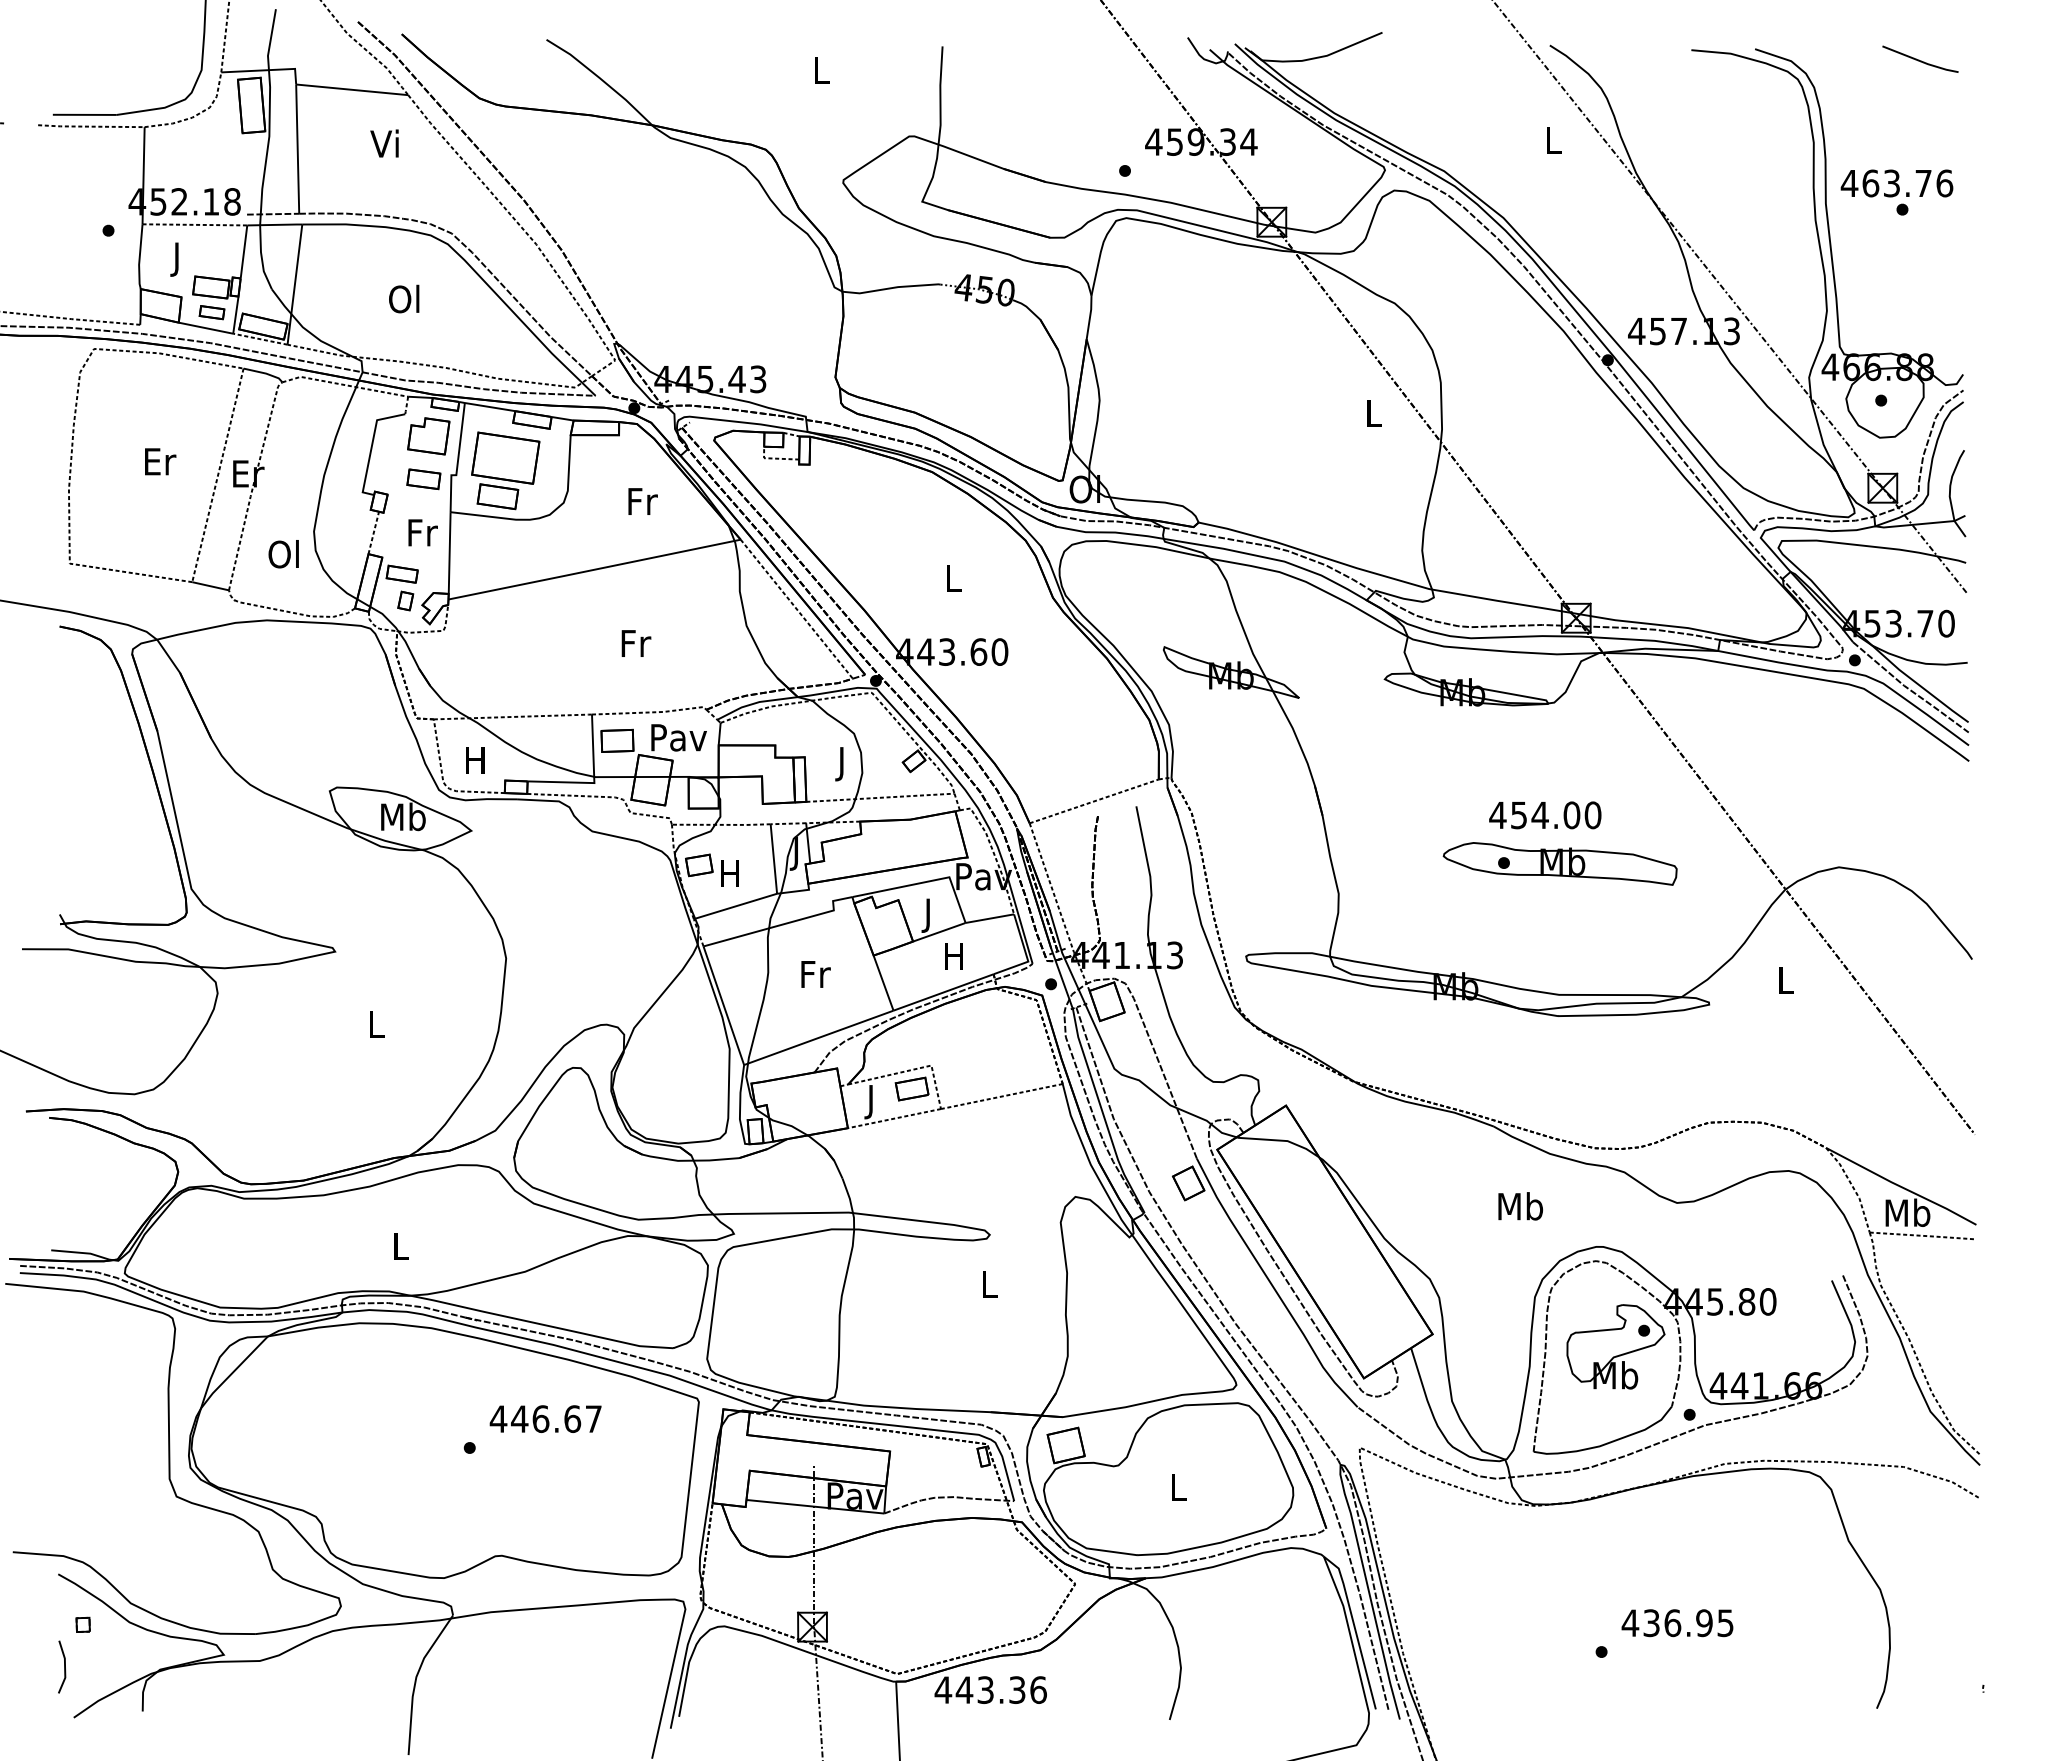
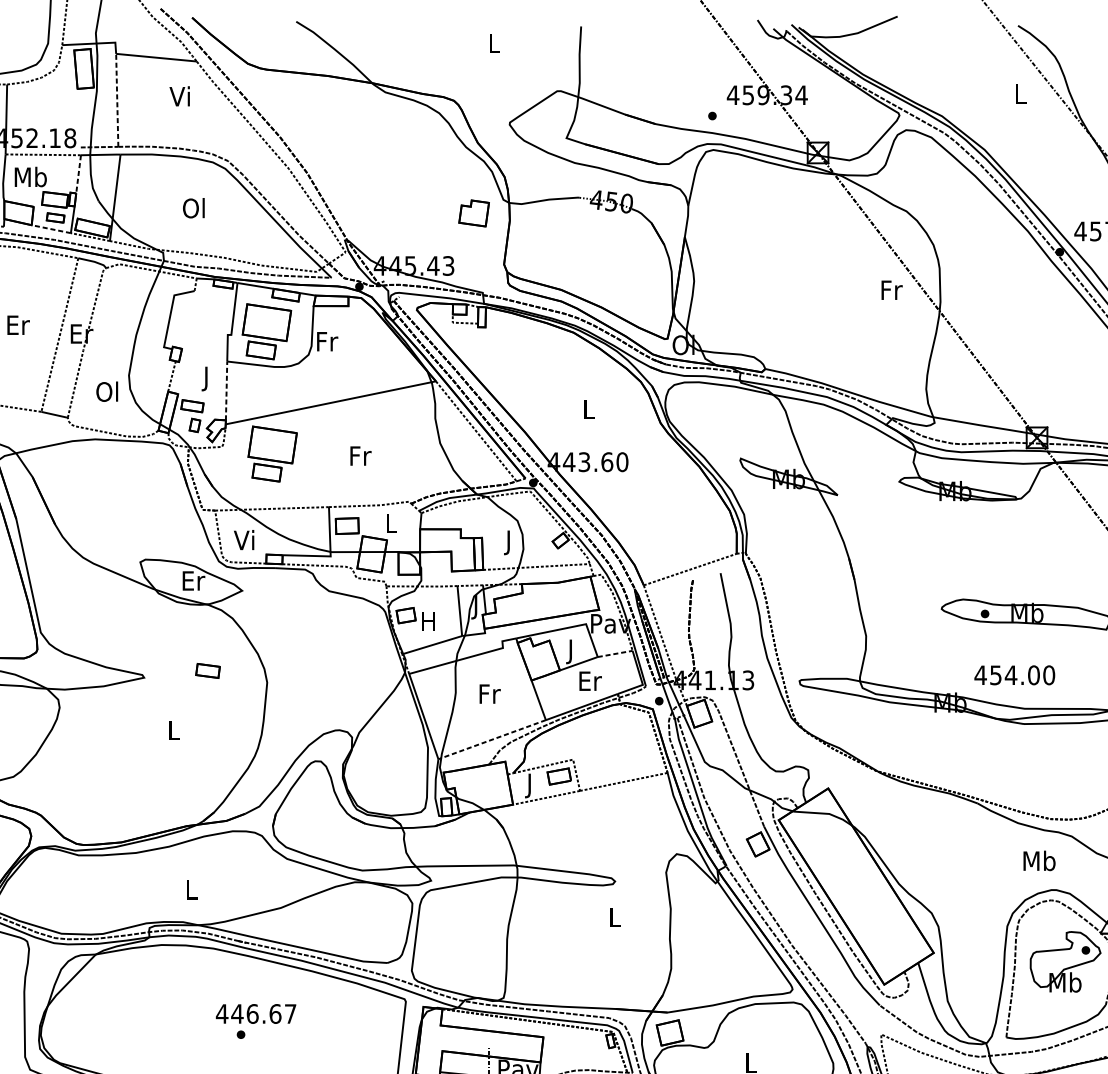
line: (297, 149) -> (117, 100), solid -> dashed
line: (244, 251) -> (78, 174), solid -> dashed
text: (177, 258) -> (30, 179), J -> Mb
line: (206, 328) -> (51, 229), solid -> dashed
text: (1374, 412) -> (891, 289), L -> Fr
part: (428, 436) -> (473, 213), moved
part: (423, 479) -> (207, 671), moved
text: (642, 501) -> (327, 341), moved
text: (422, 536) -> (207, 379), Fr -> J
line: (449, 553) -> (226, 391), solid -> dashed
part: (513, 640) -> (272, 453), added
text: (678, 737) -> (391, 523), Pav -> L
text: (473, 760) -> (243, 540), H -> Vi
text: (1545, 815) -> (1014, 675), moved
text: (403, 816) -> (193, 580), Mb -> Er
line: (989, 918) -> (614, 653), solid -> dashed
text: (955, 956) -> (590, 681), H -> Er
line: (818, 1038) -> (491, 740), solid -> dashed
text: (1520, 1206) -> (1039, 861), moved
text: (545, 1418) -> (255, 1013), moved

